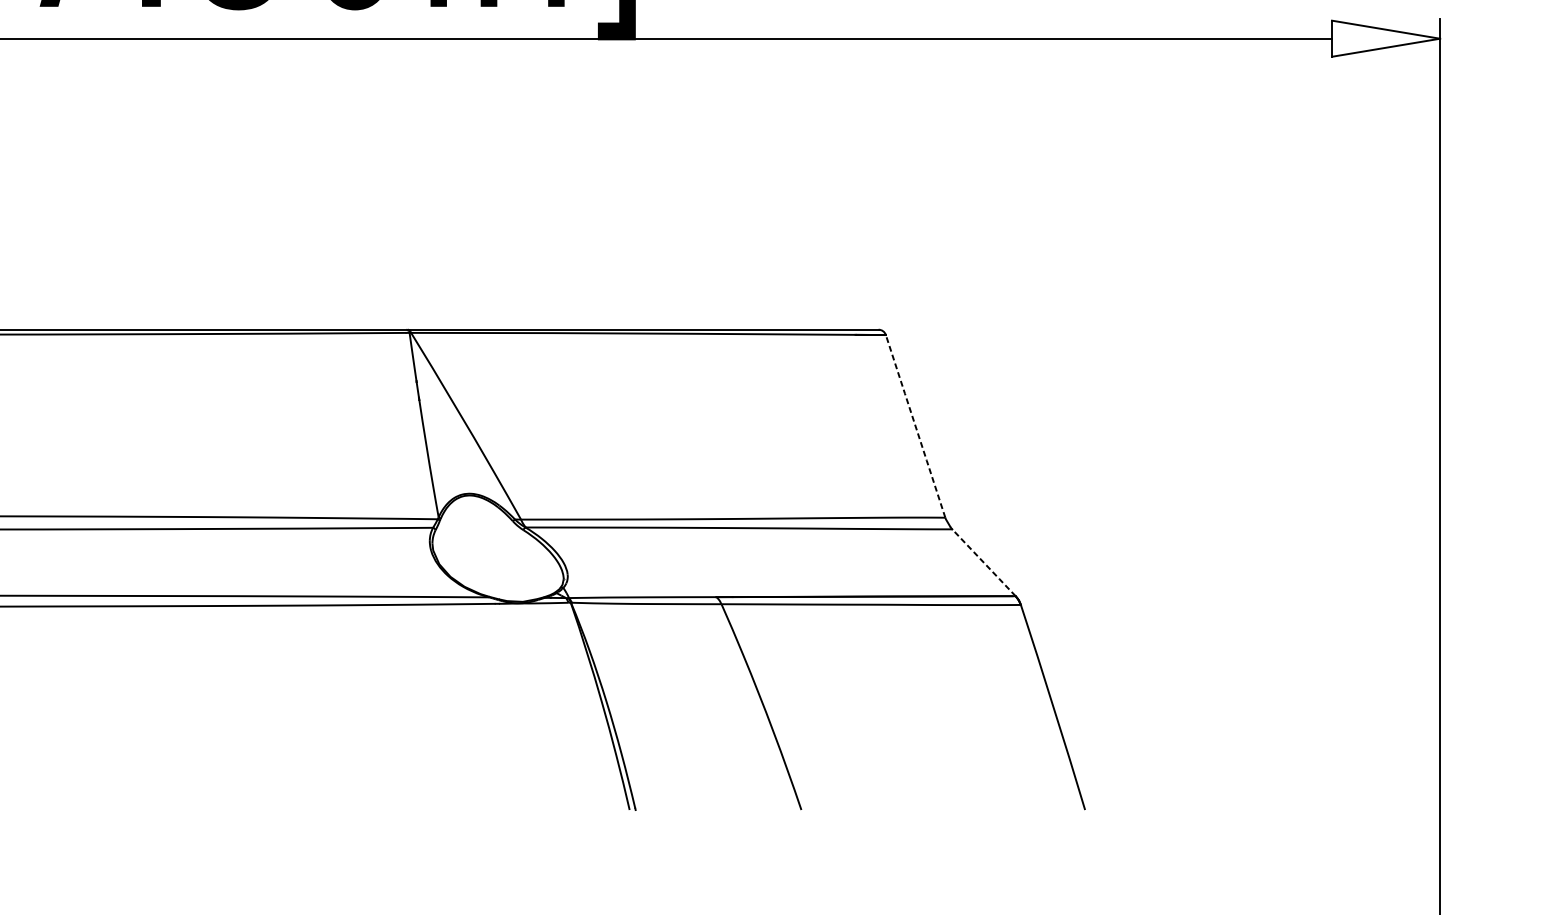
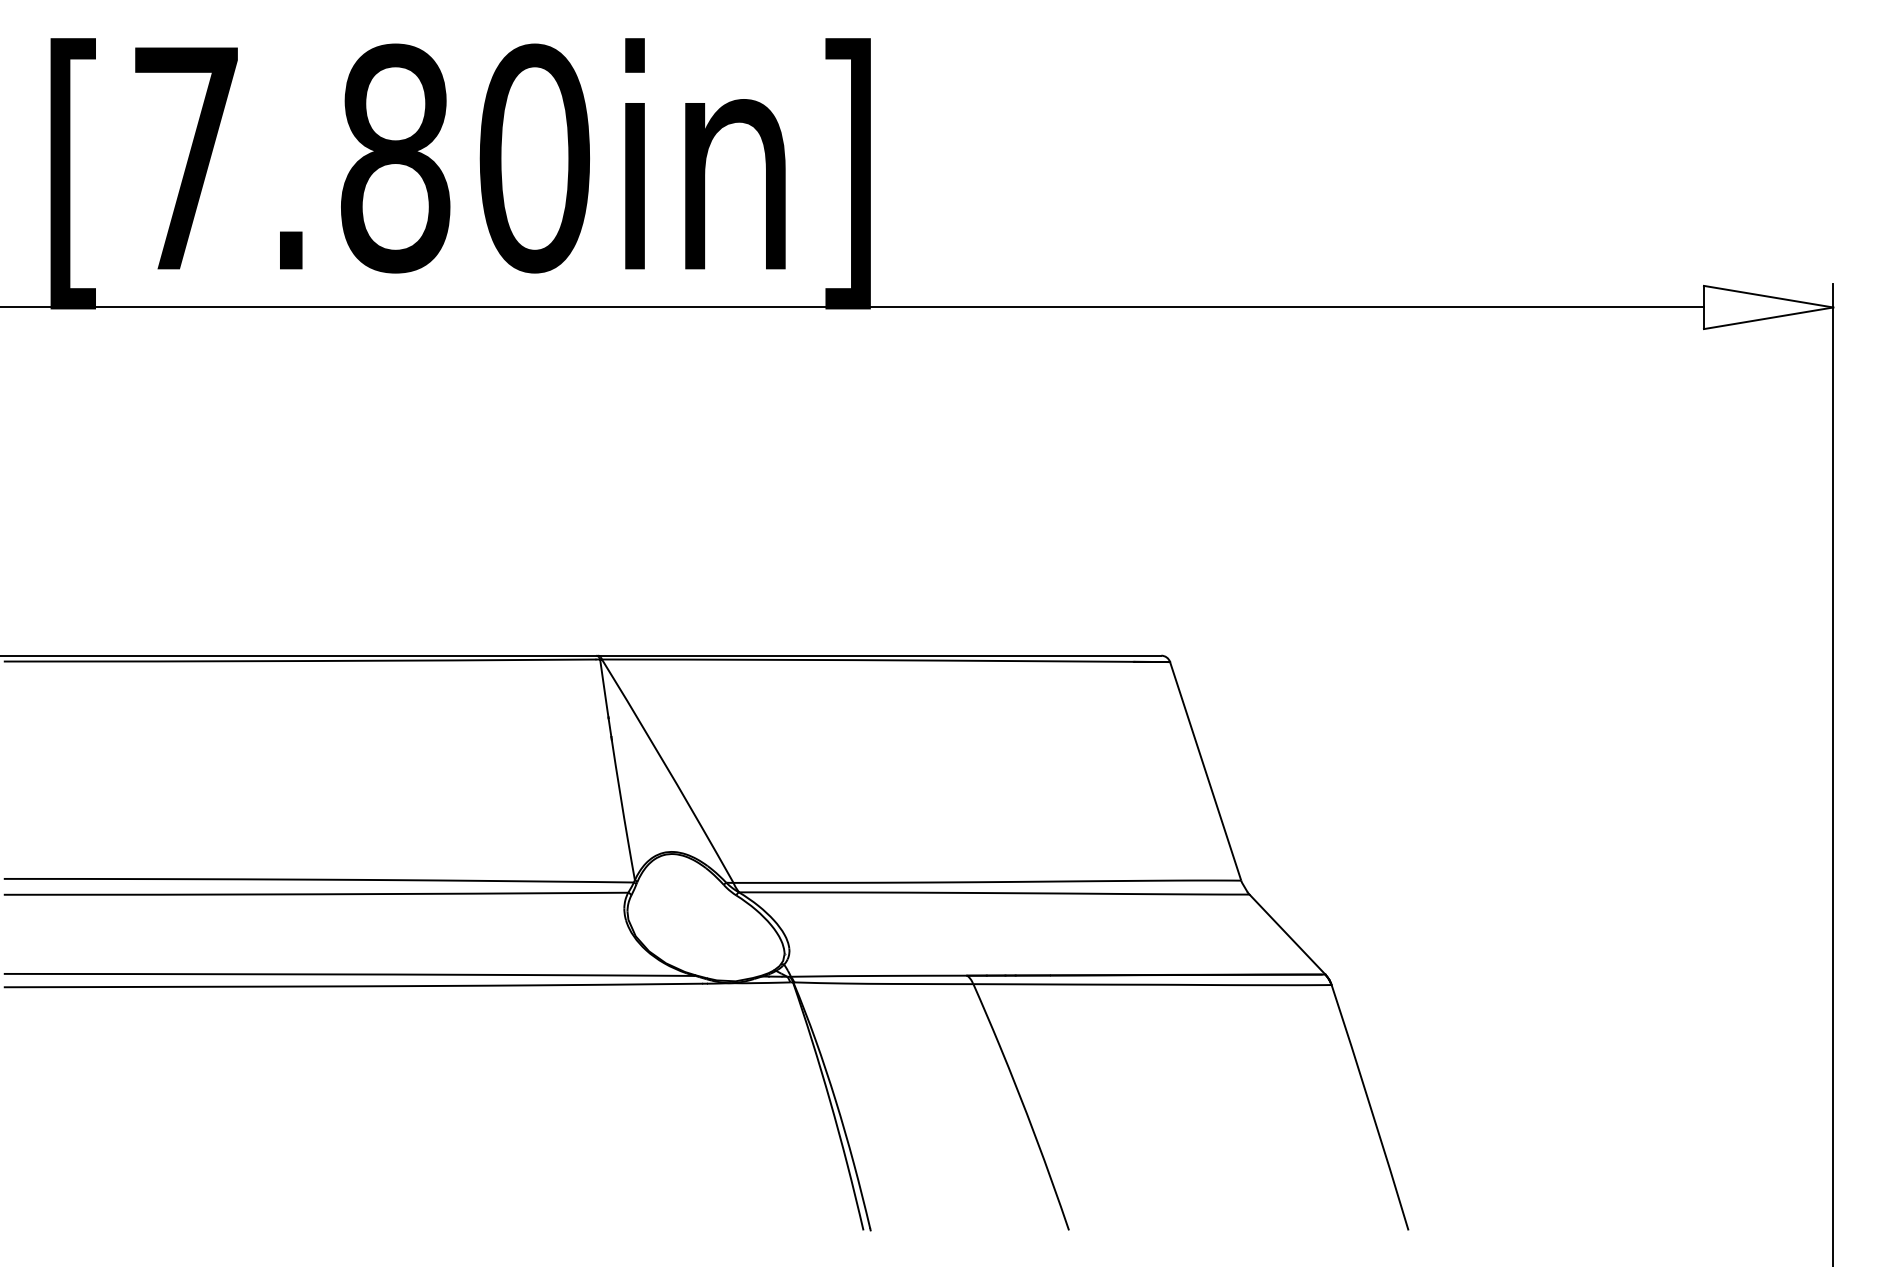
line: (915, 425) -> (1205, 770), dashed -> solid
line: (984, 562) -> (1287, 934), dashed -> solid

